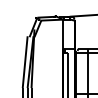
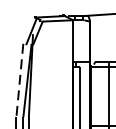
line: (25, 62) -> (20, 80), solid -> dashed

